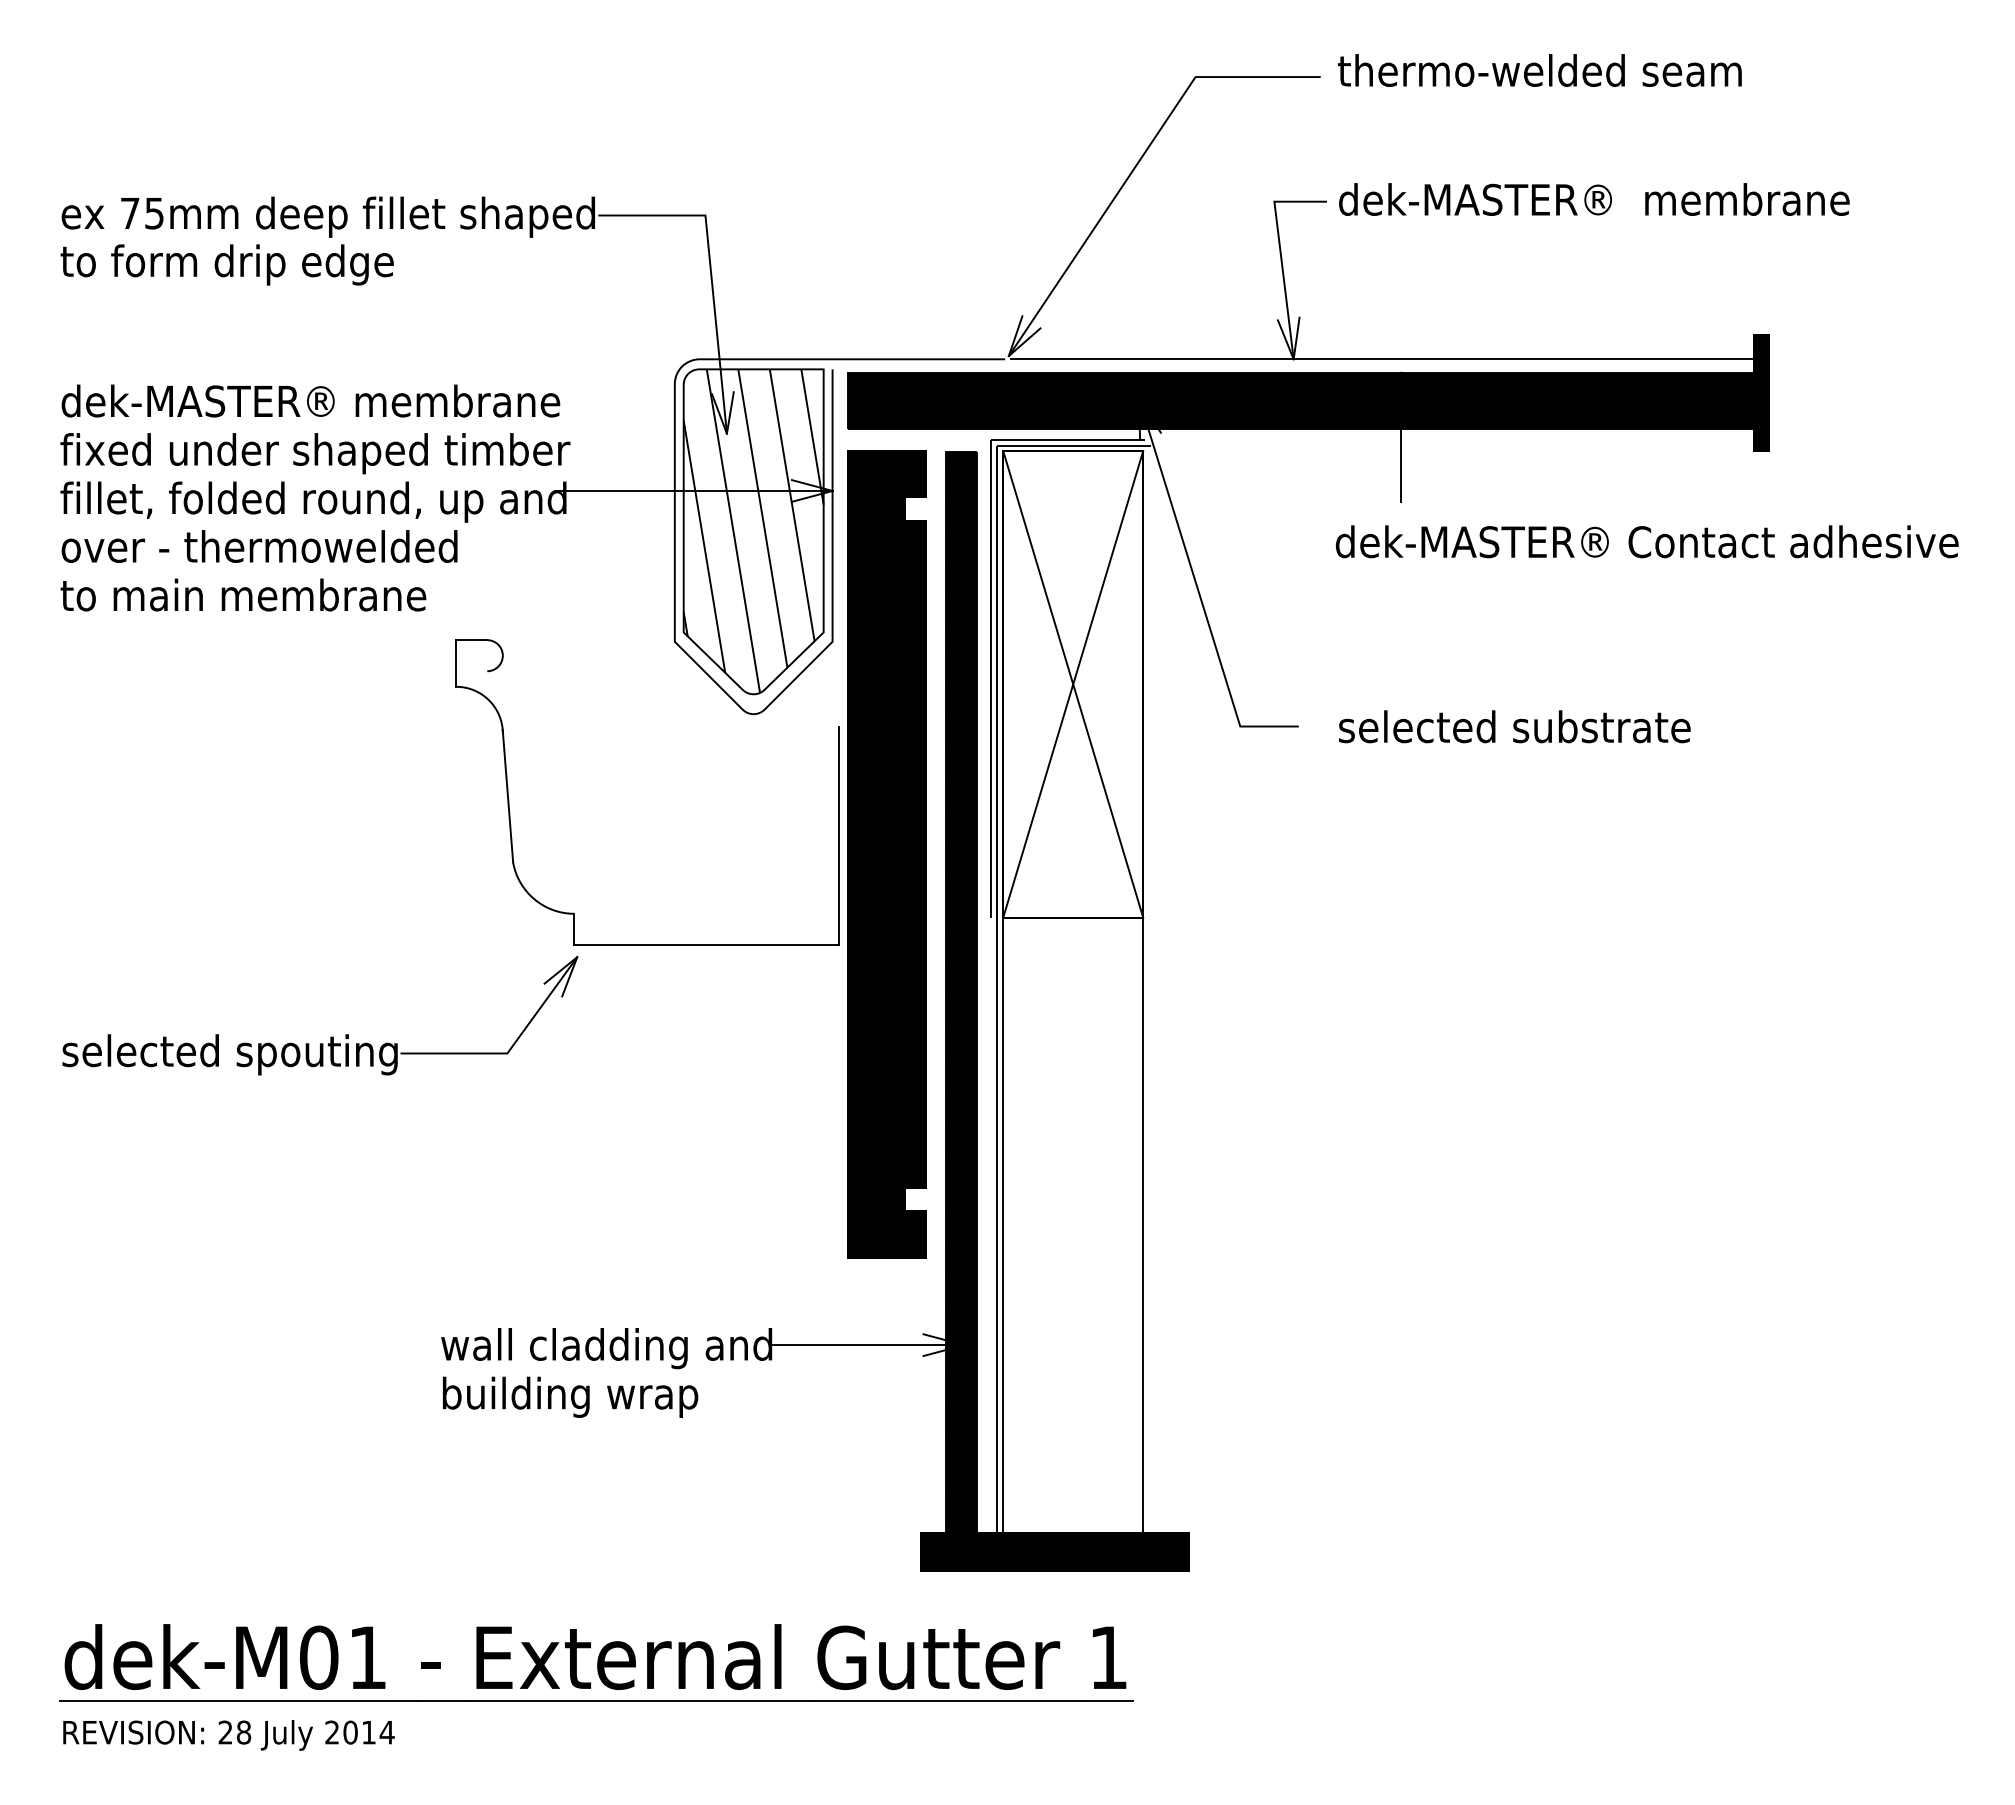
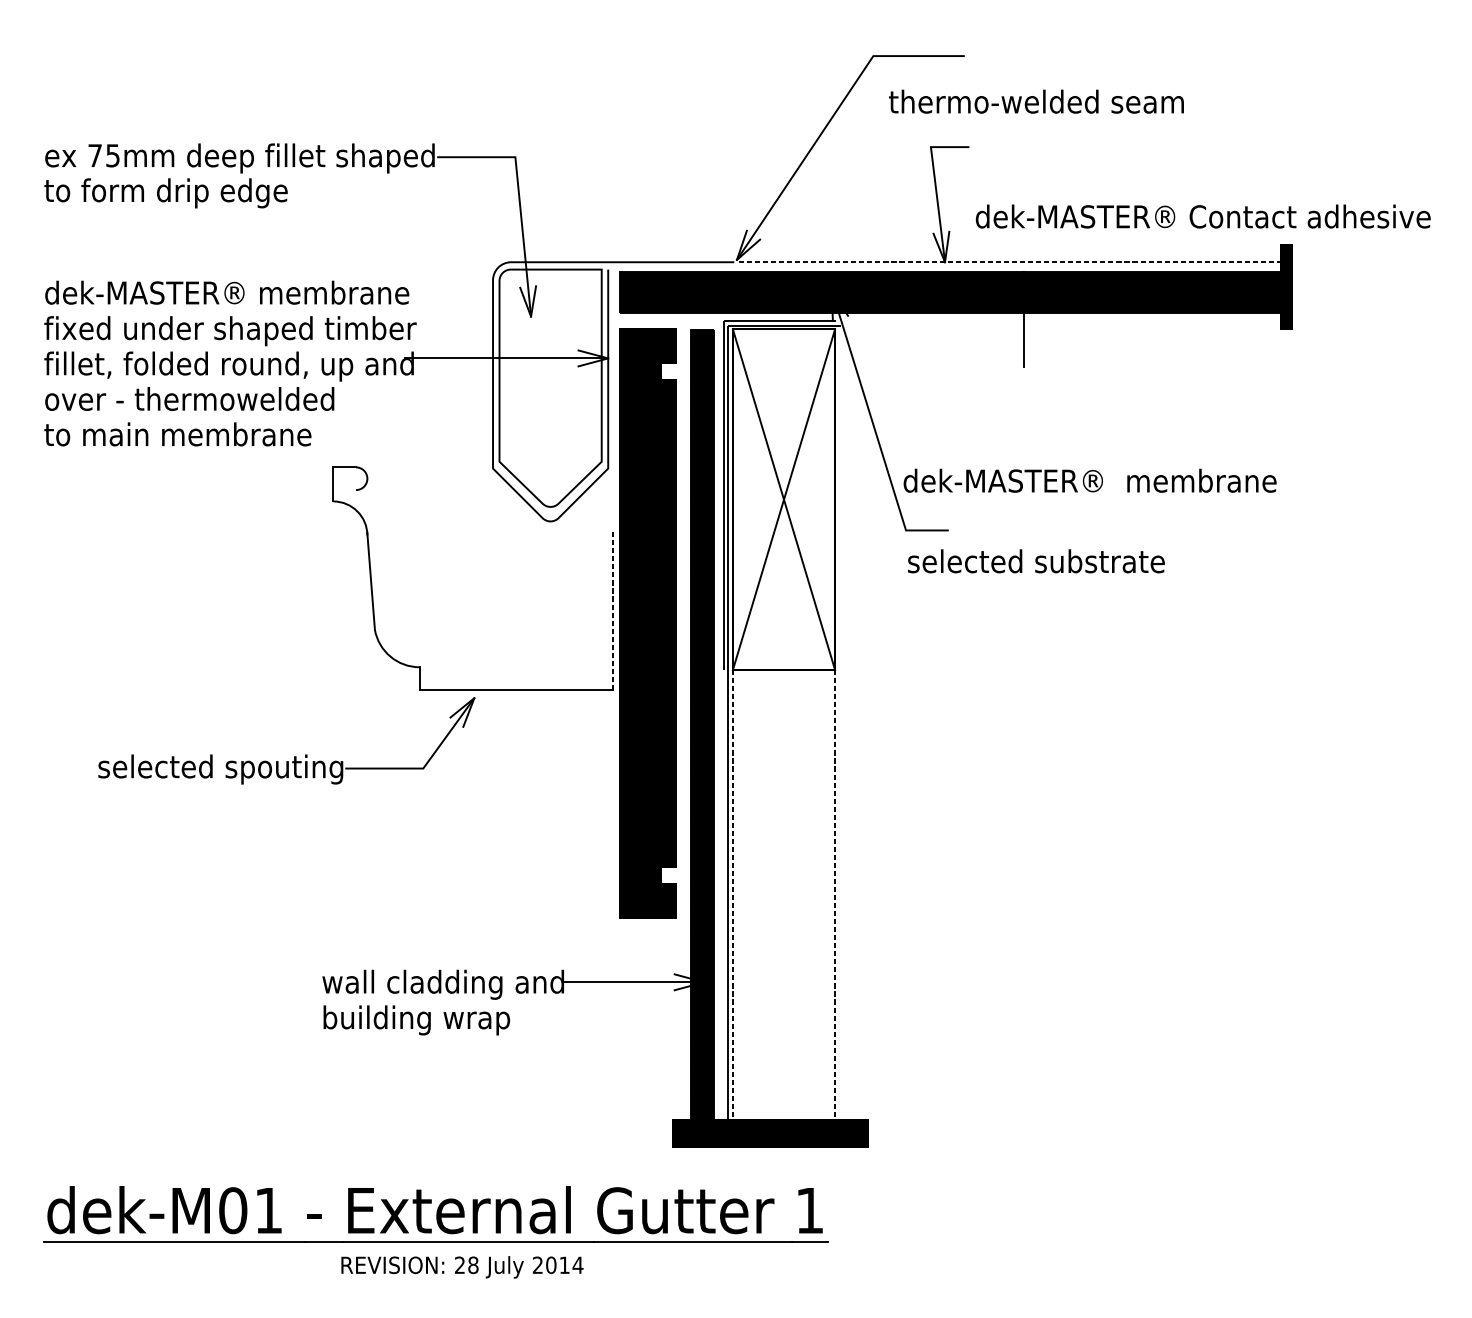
text: (1539, 70) -> (1036, 101), moved
text: (1594, 199) -> (1090, 480), moved
line: (1388, 359) -> (1014, 262), solid -> dashed
hatch: (753, 530) -> (550, 387), removed
text: (1646, 541) -> (1202, 216), moved
text: (1514, 726) -> (1036, 561), moved
line: (838, 836) -> (612, 610), solid -> dashed
part: (330, 1036) -> (294, 756), moved
line: (1003, 1237) -> (733, 903), solid -> dashed
line: (1143, 1237) -> (835, 903), solid -> dashed
text: (228, 1735) -> (462, 1267), moved

